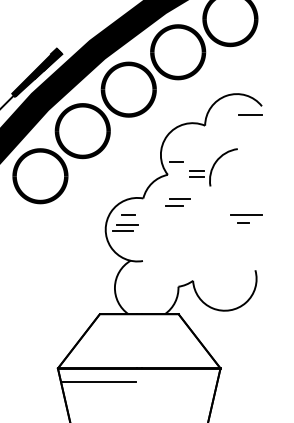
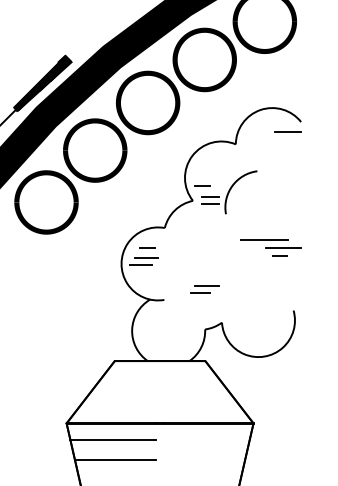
part: (213, 167) -> (229, 192), moved
part: (177, 202) -> (204, 289), moved
line: (230, 209) -> (264, 240), added
line: (99, 399) -> (114, 459), added

